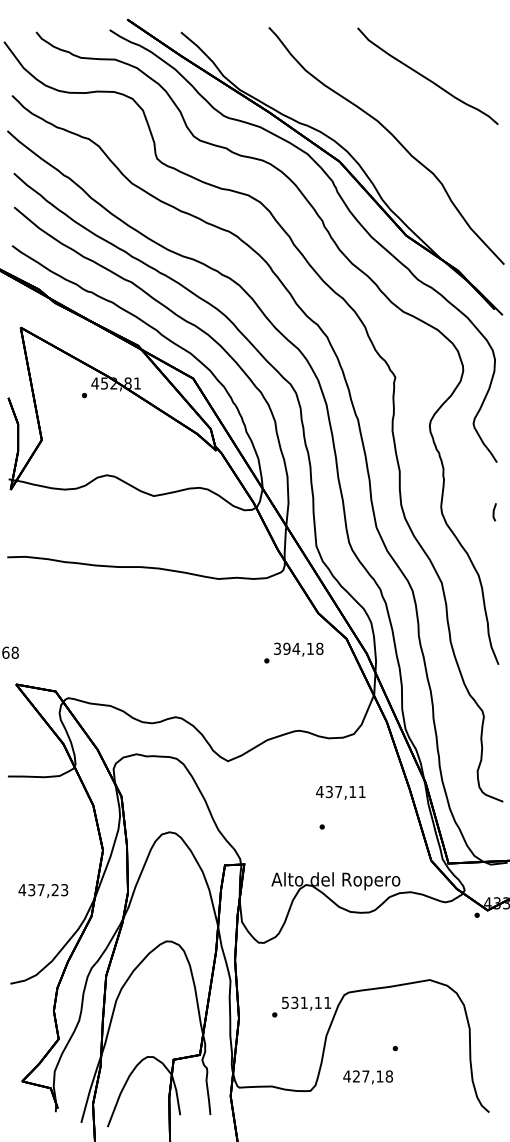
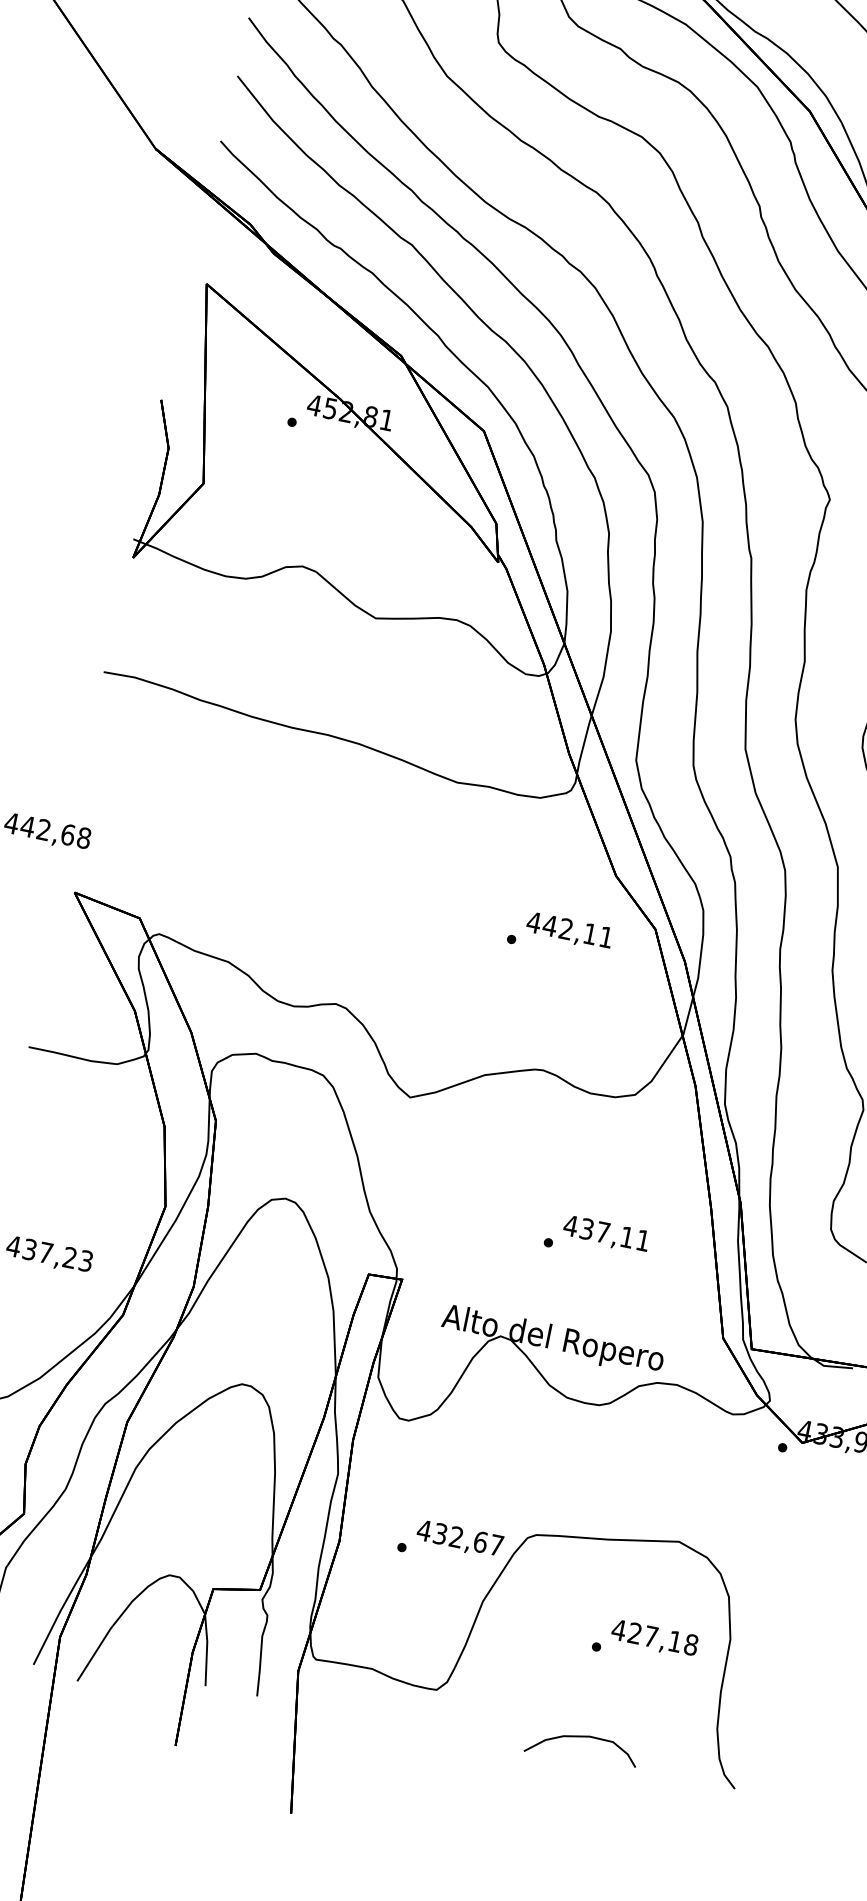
text: (298, 648) -> (569, 929), 394,18 -> 442,11
text: (340, 792) -> (605, 1233), moved
text: (306, 1002) -> (460, 1537), 531,11 -> 432,67
text: (367, 1077) -> (653, 1638), moved
curve: (398, 1101) -> (583, 1738), added

